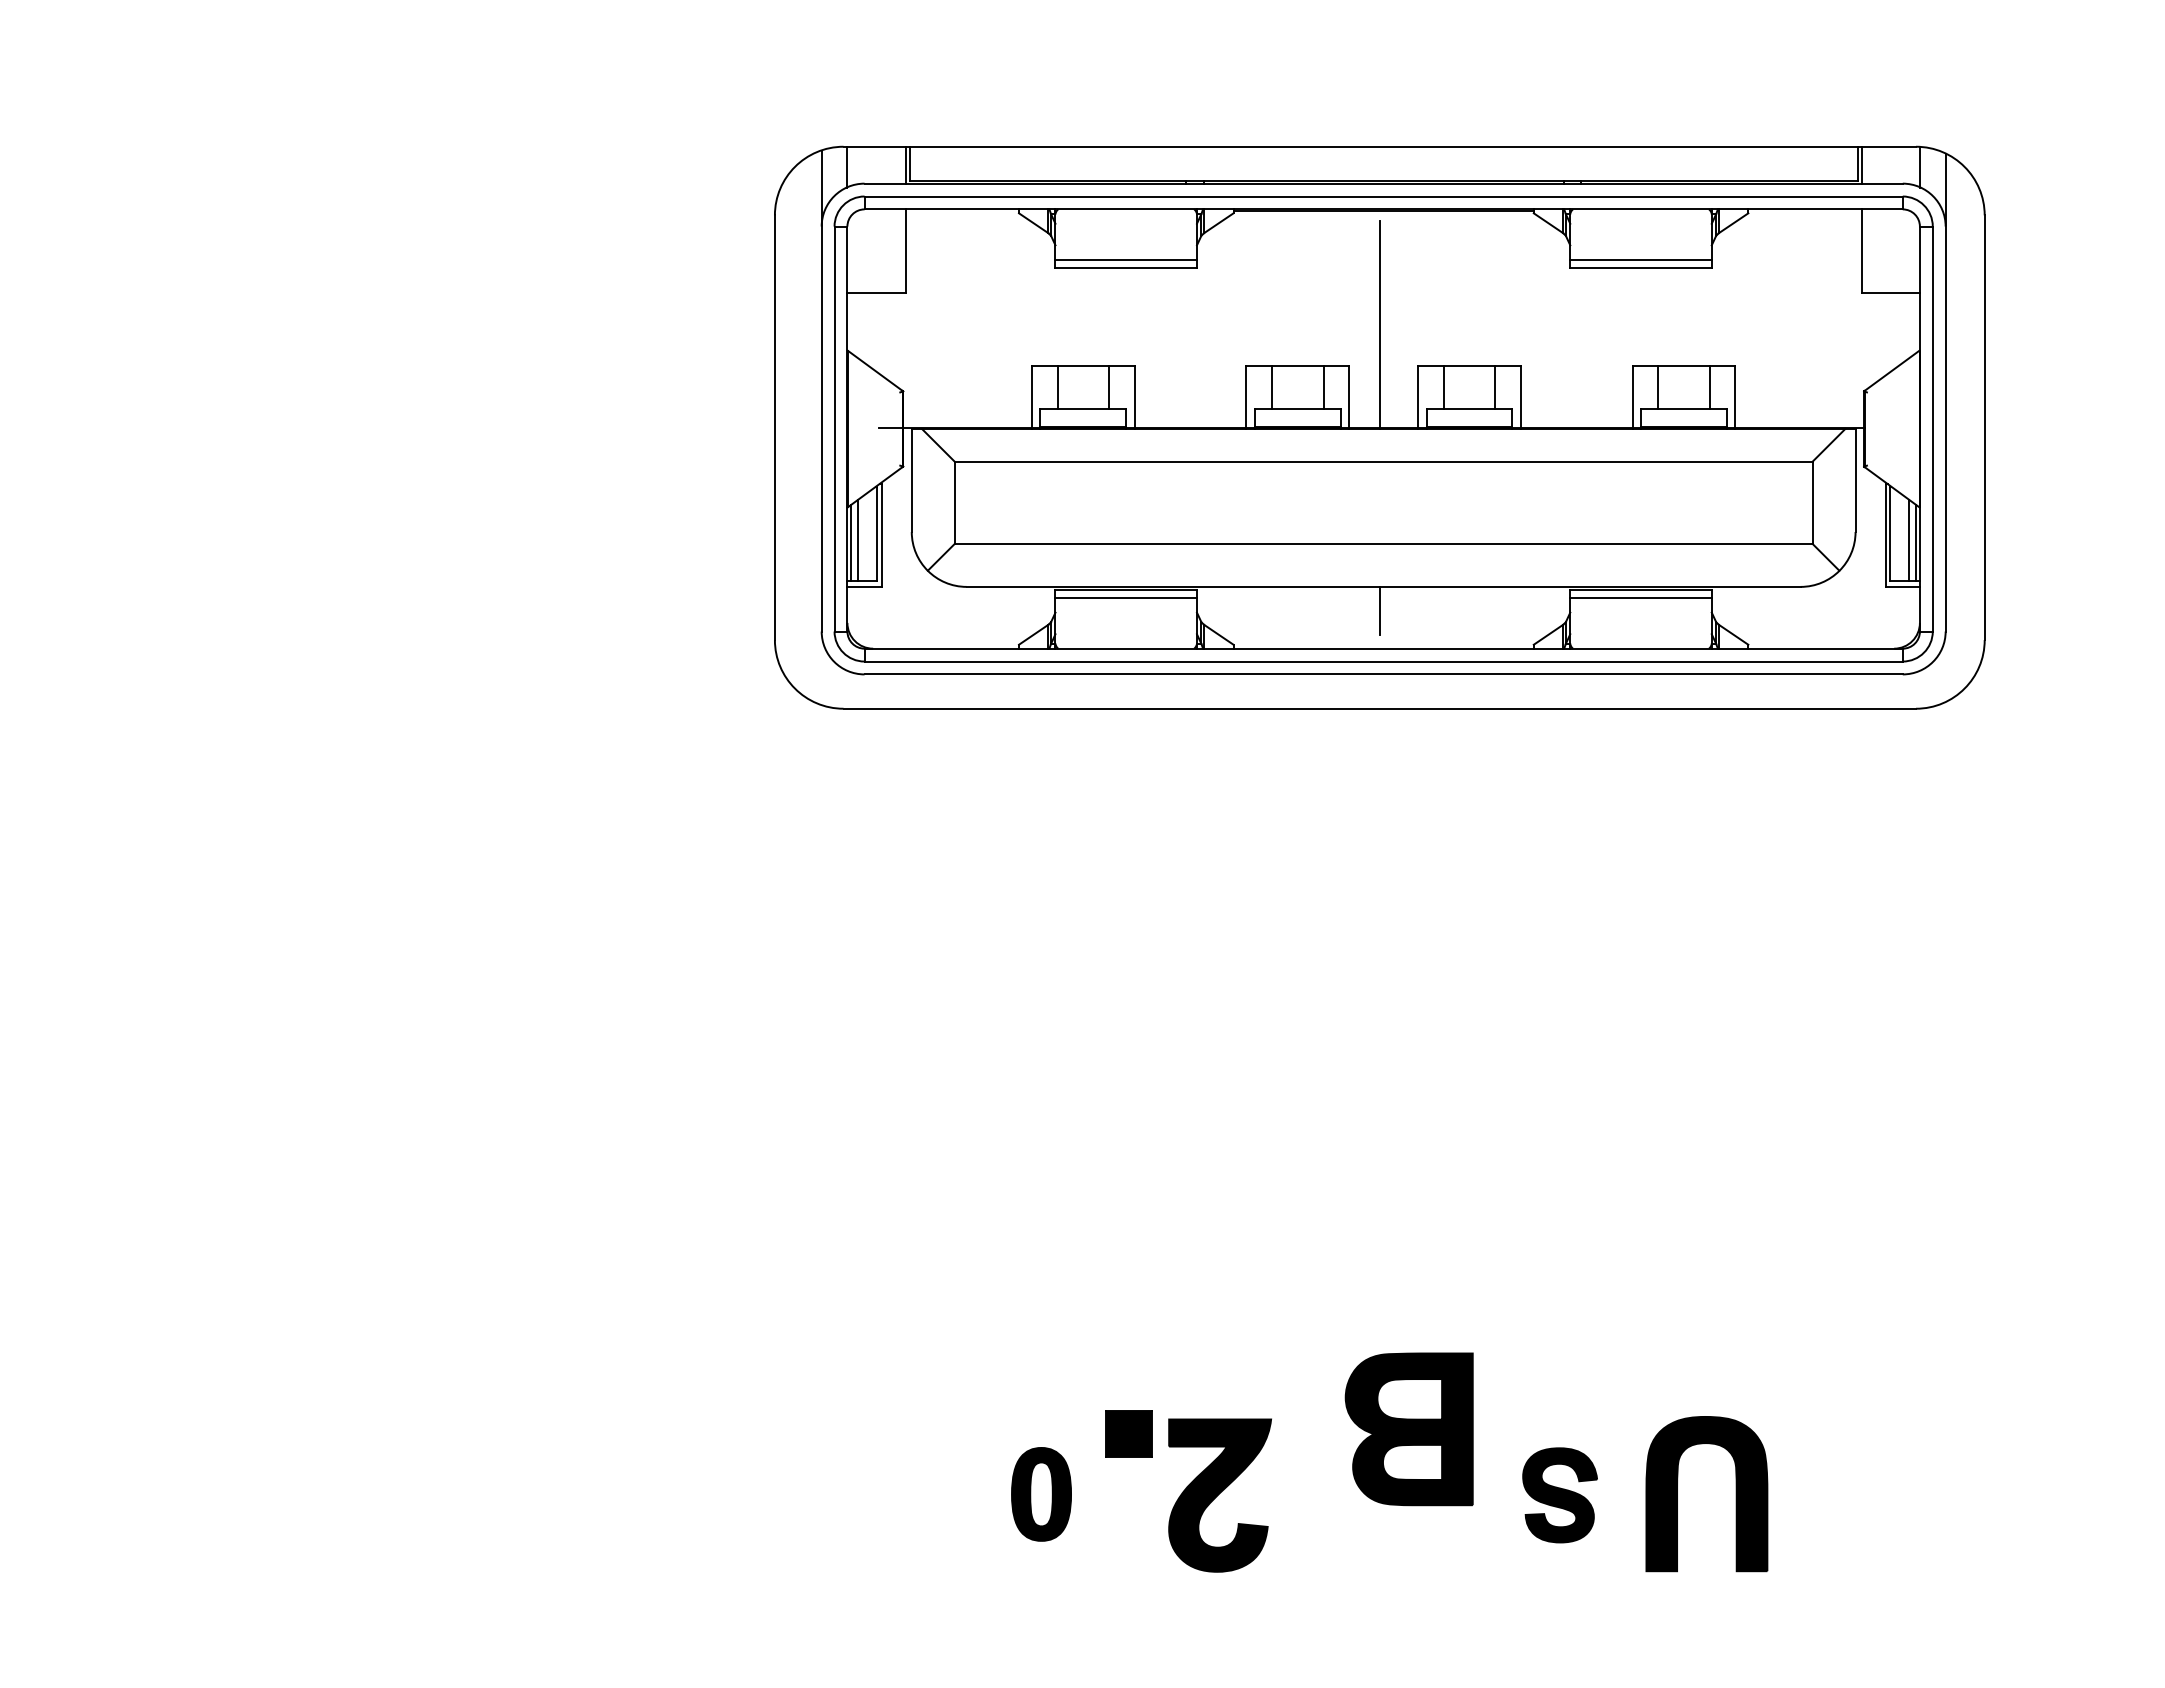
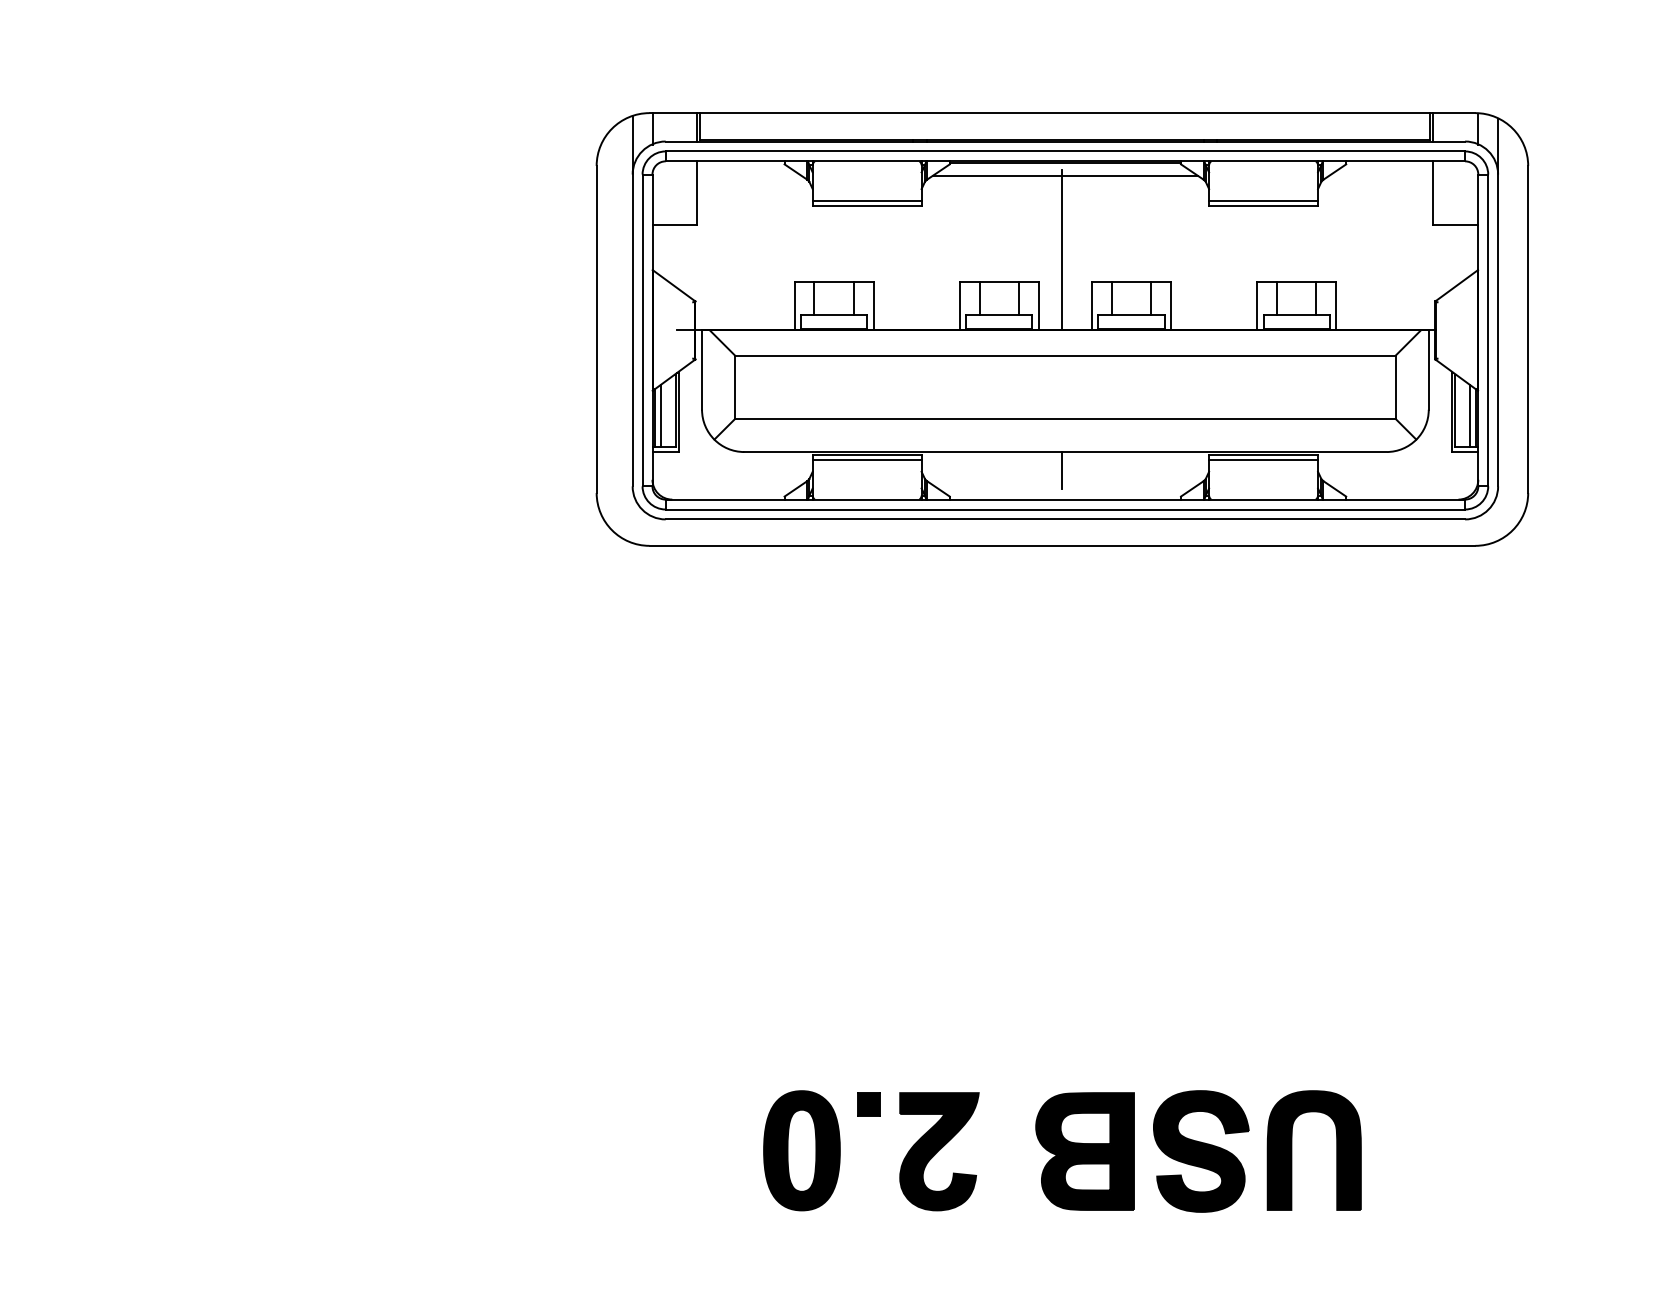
line: (1383, 228) -> (1065, 176), added
part: (1408, 1429) -> (1084, 1151), moved
part: (1128, 1434) -> (868, 1104), size x0.62
part: (1041, 1494) -> (801, 1150), size x1.67
part: (1559, 1495) -> (1200, 1151), size x1.67

